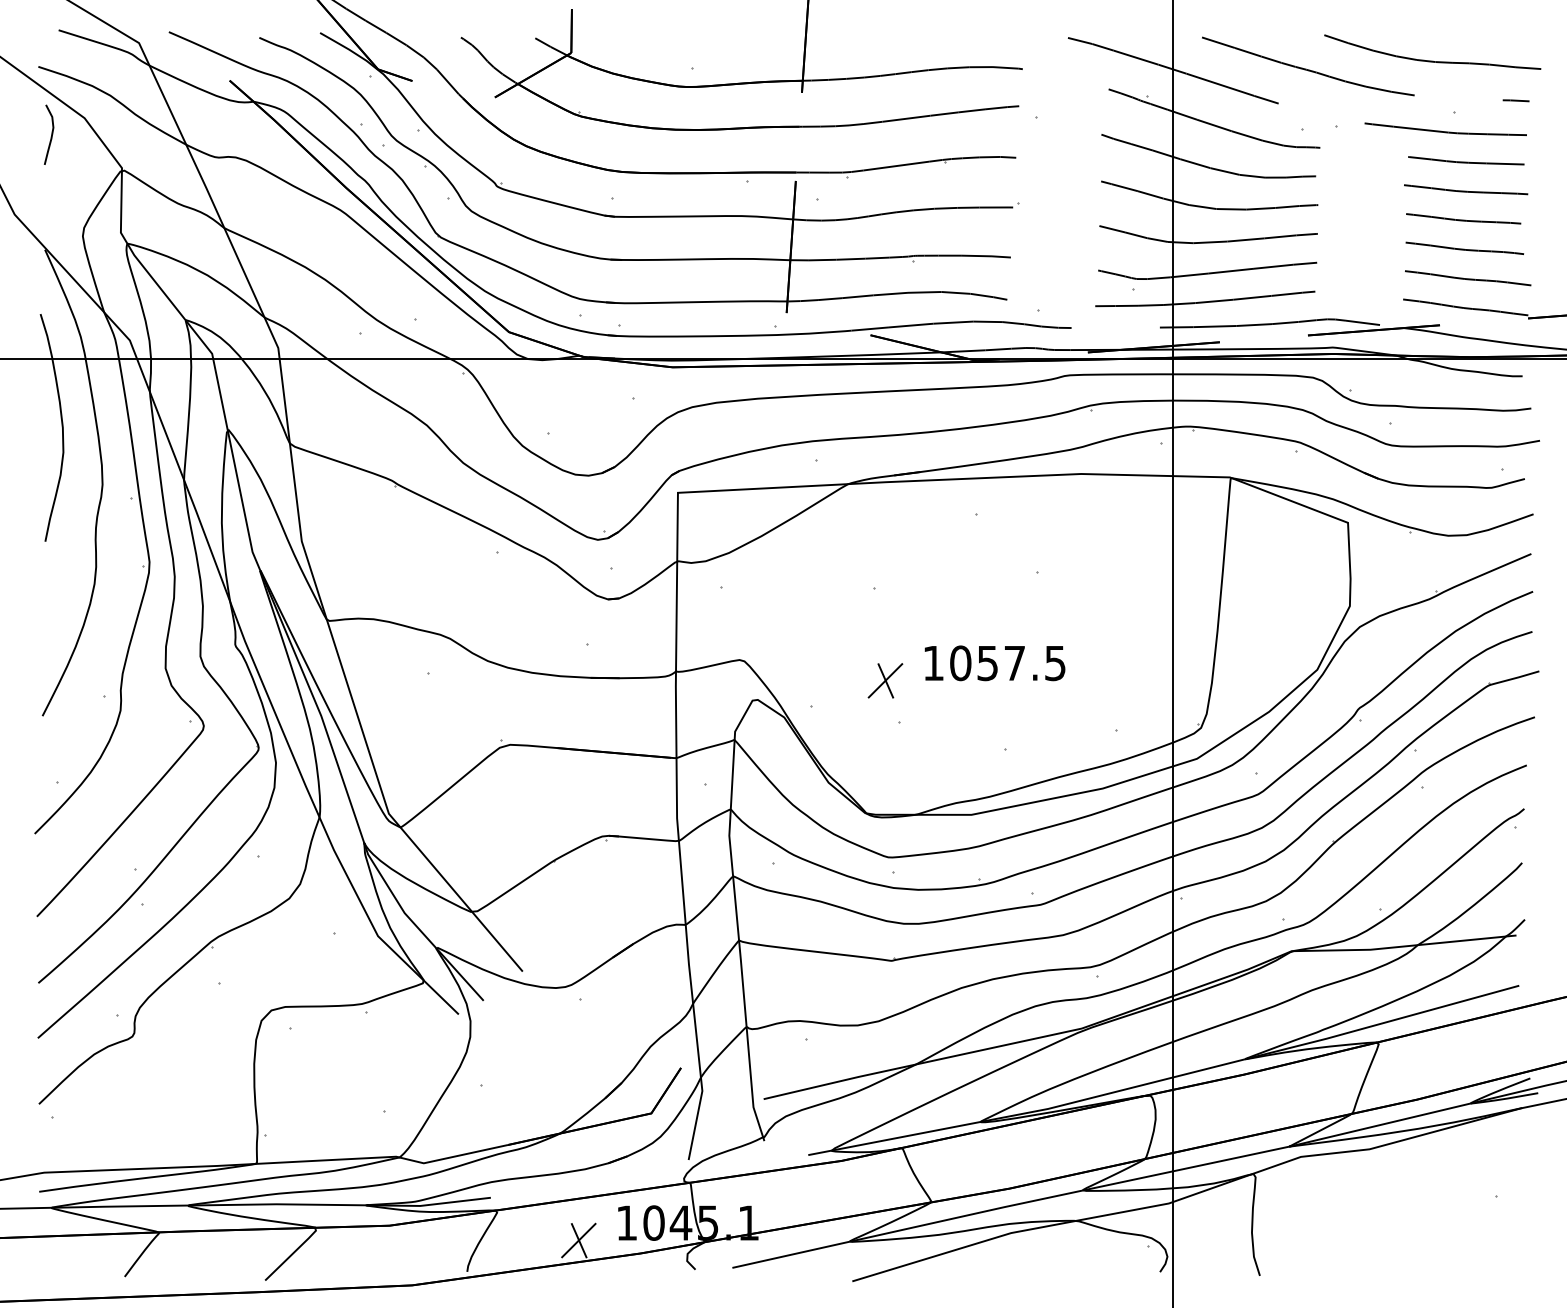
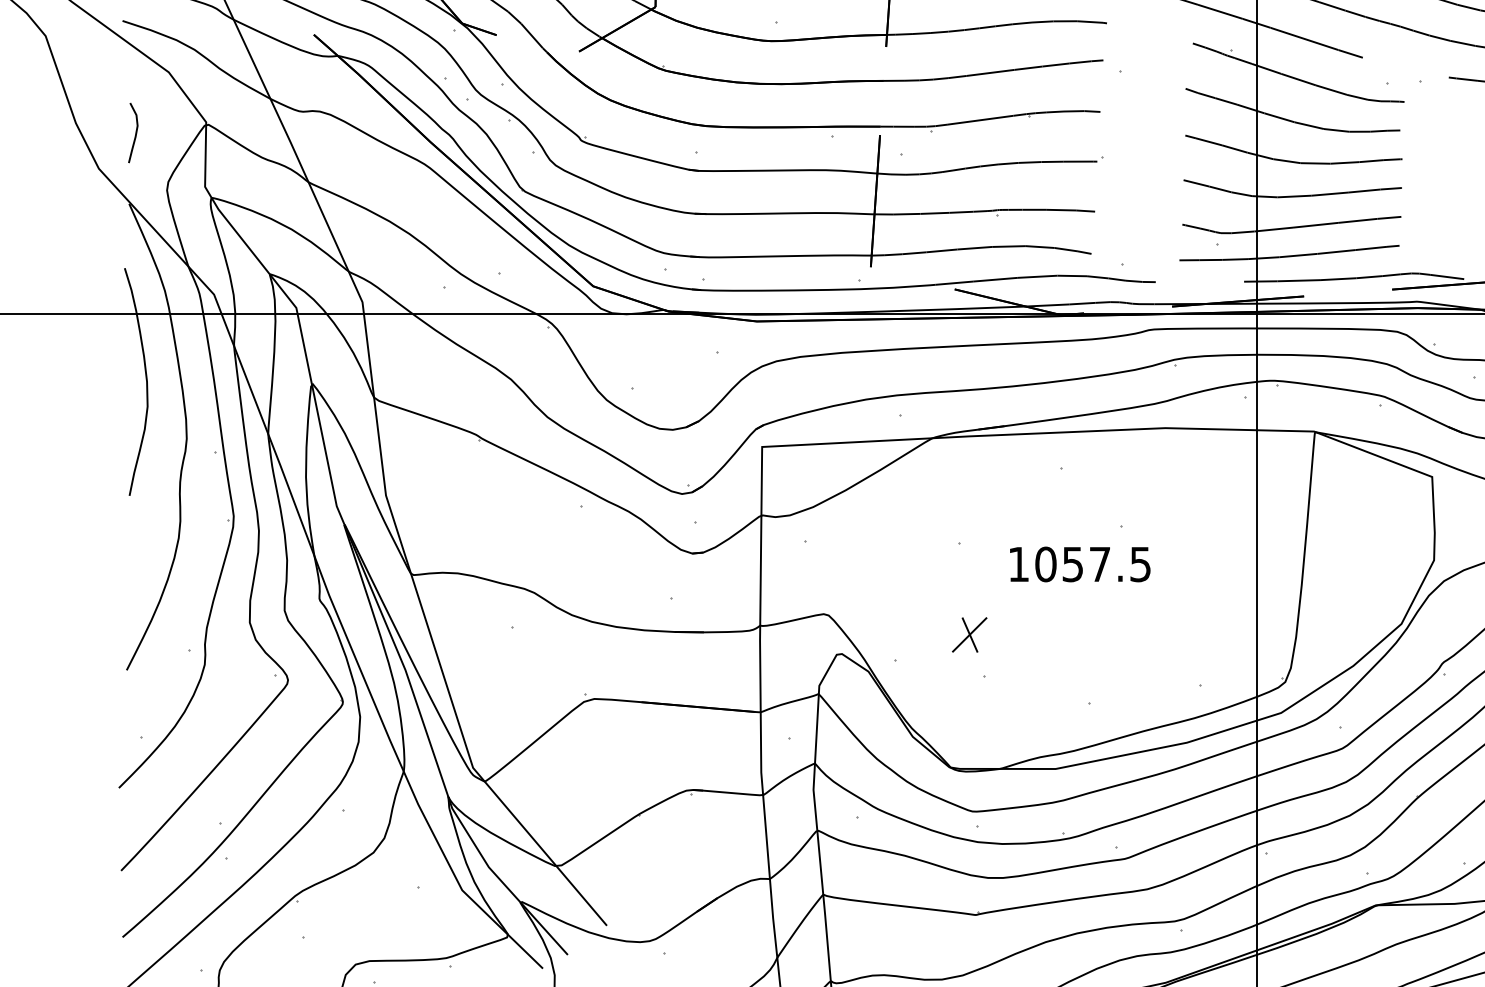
curve: (51, 134) -> (135, 132), moved
text: (994, 663) -> (1079, 564), moved

